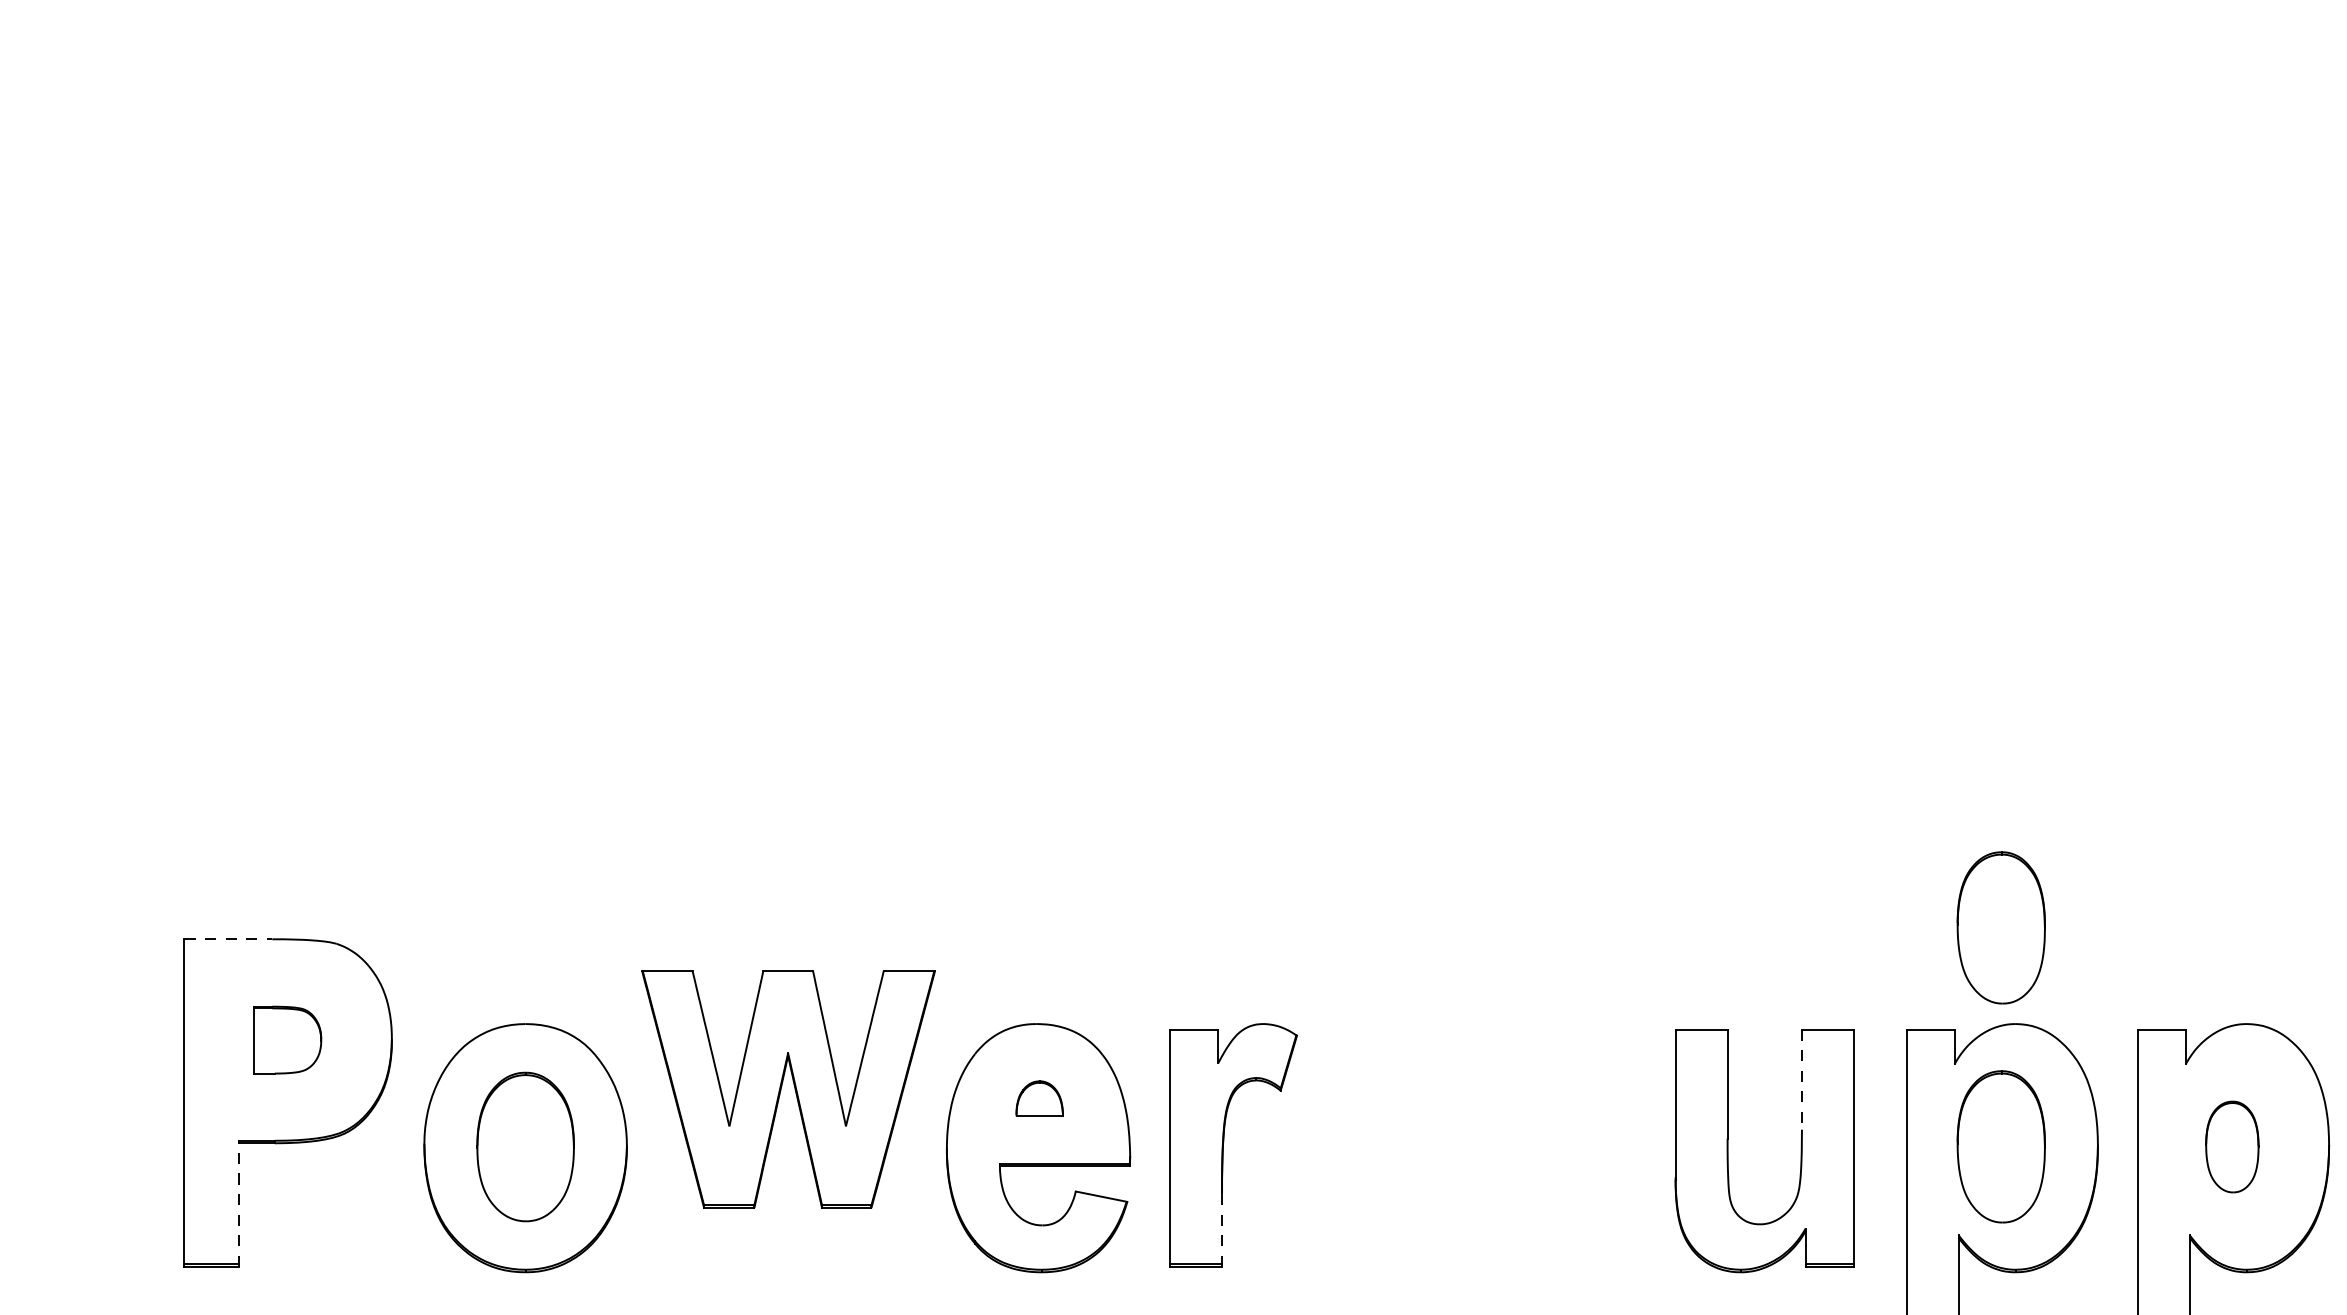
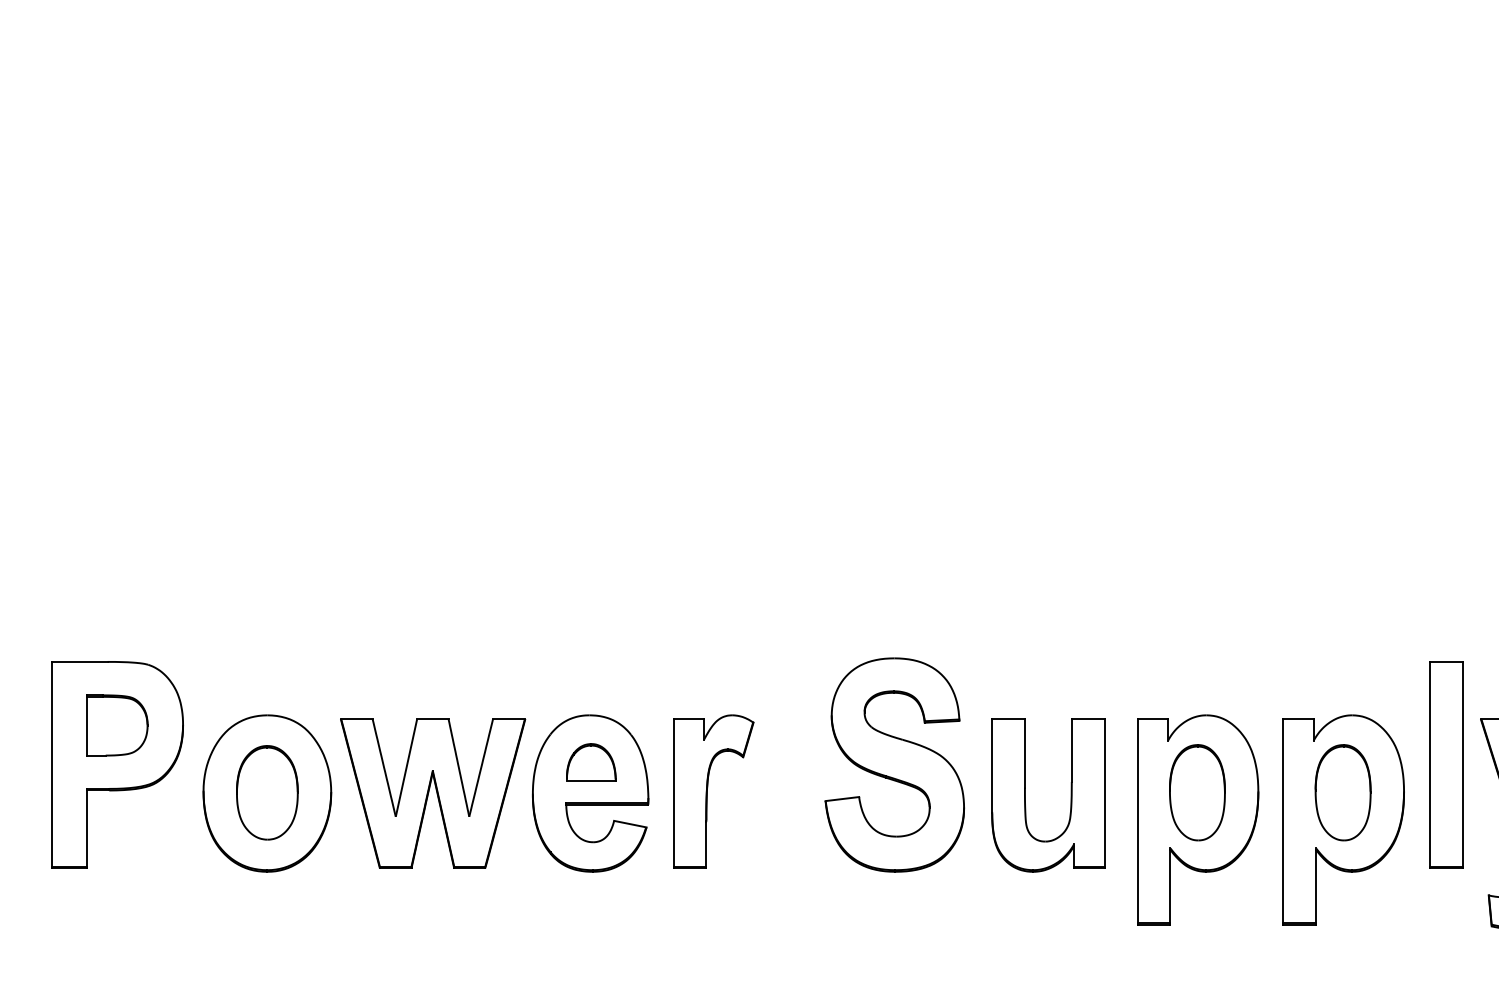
part: (2001, 927) -> (1197, 654), removed
line: (229, 938) -> (80, 661), dashed -> solid
part: (287, 1040) -> (117, 725), size x1.43
line: (1801, 1079) -> (1071, 750), dashed -> solid
part: (789, 1089) -> (433, 793), moved
part: (1039, 1098) -> (591, 762), size x1.67
part: (1520, 1102) -> (894, 764), added
part: (2231, 1146) -> (1342, 792), size x1.67
line: (238, 1205) -> (86, 829), dashed -> solid
line: (1222, 1228) -> (706, 844), dashed -> solid

